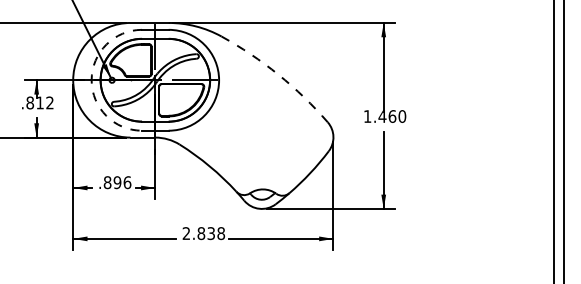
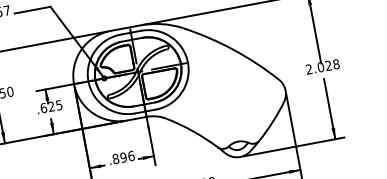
arc: (278, 74) -> (233, 49), dashed -> solid
arc: (91, 80) -> (88, 81), dashed -> solid
text: (39, 102) -> (50, 106), .812 -> .625
text: (384, 116) -> (322, 66), 1.460 -> 2.028

